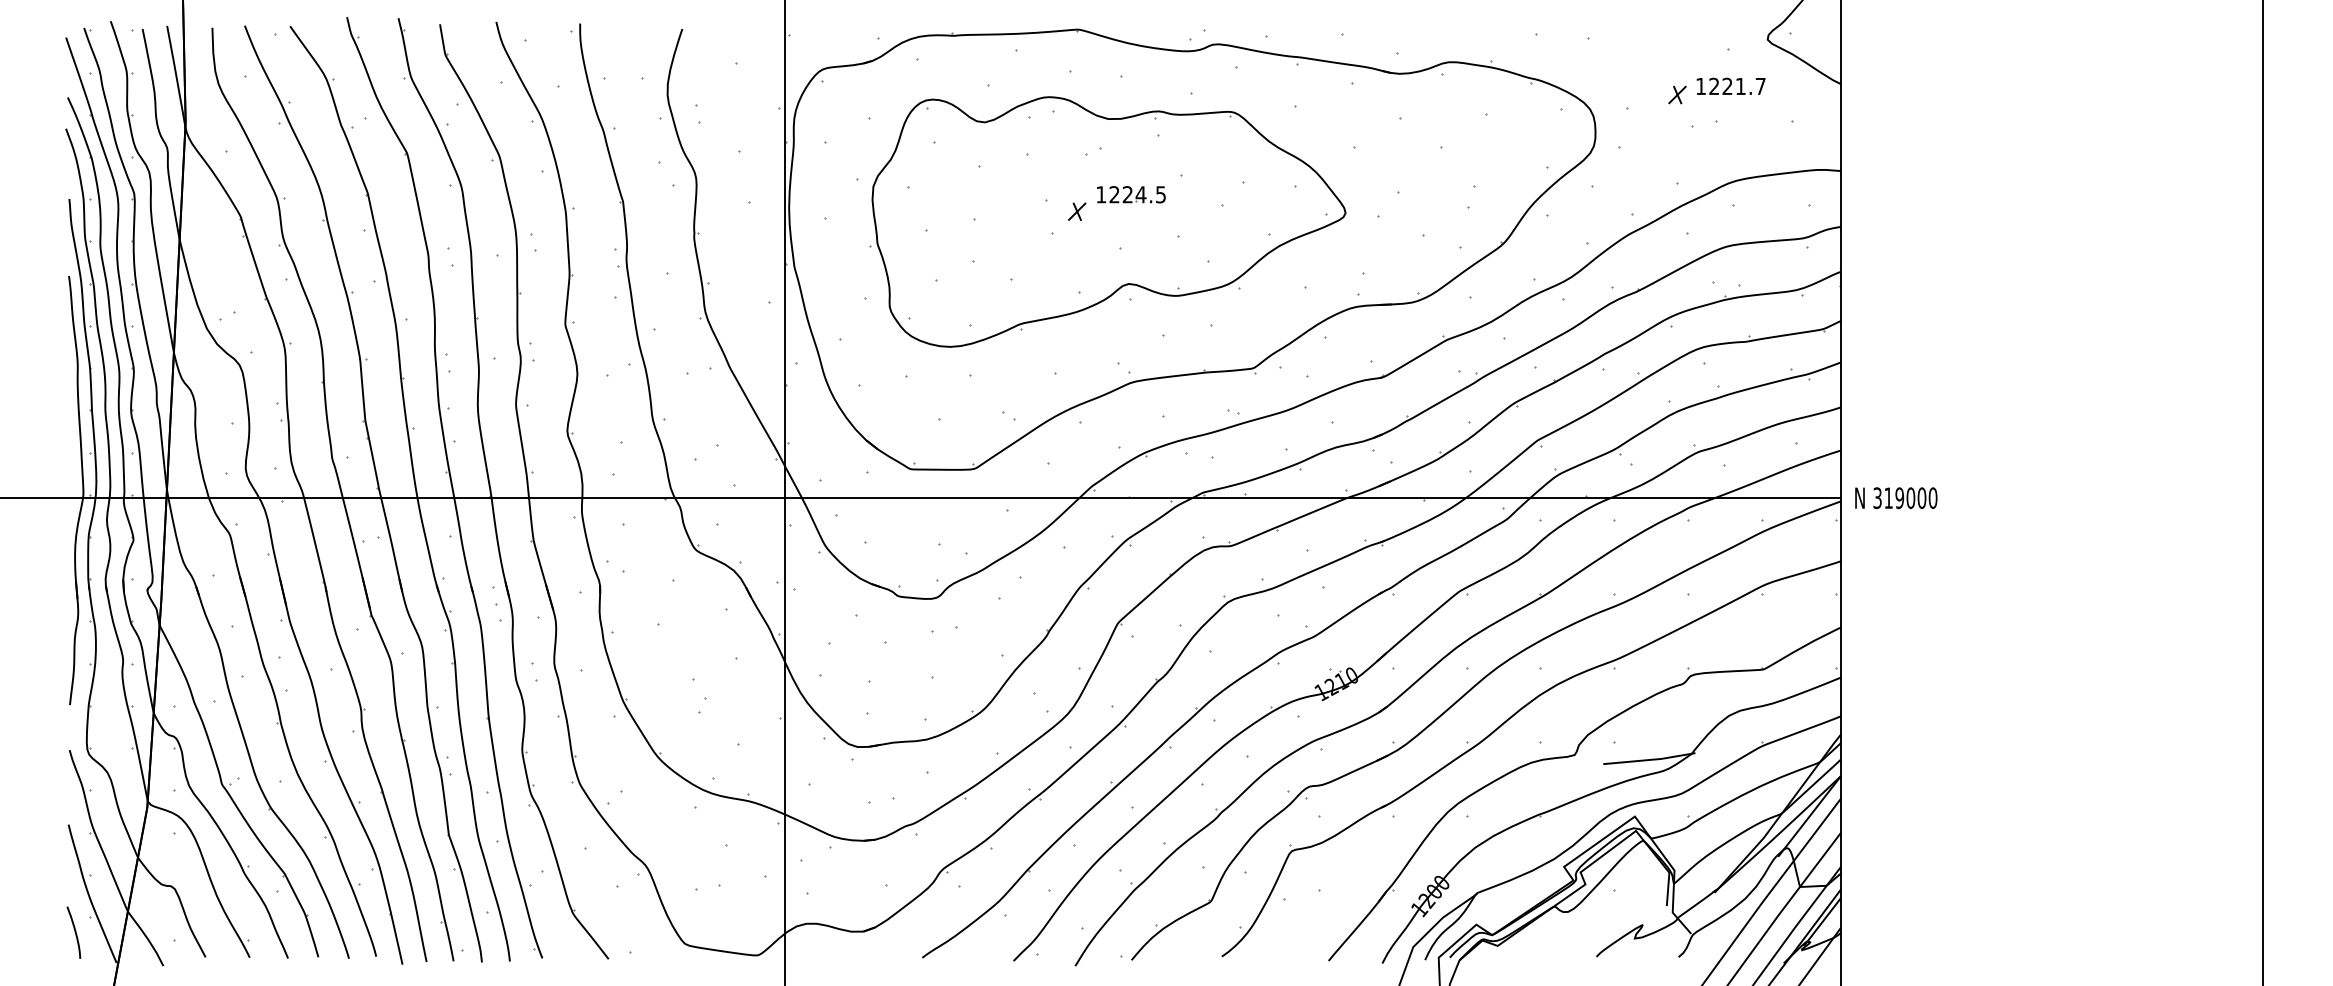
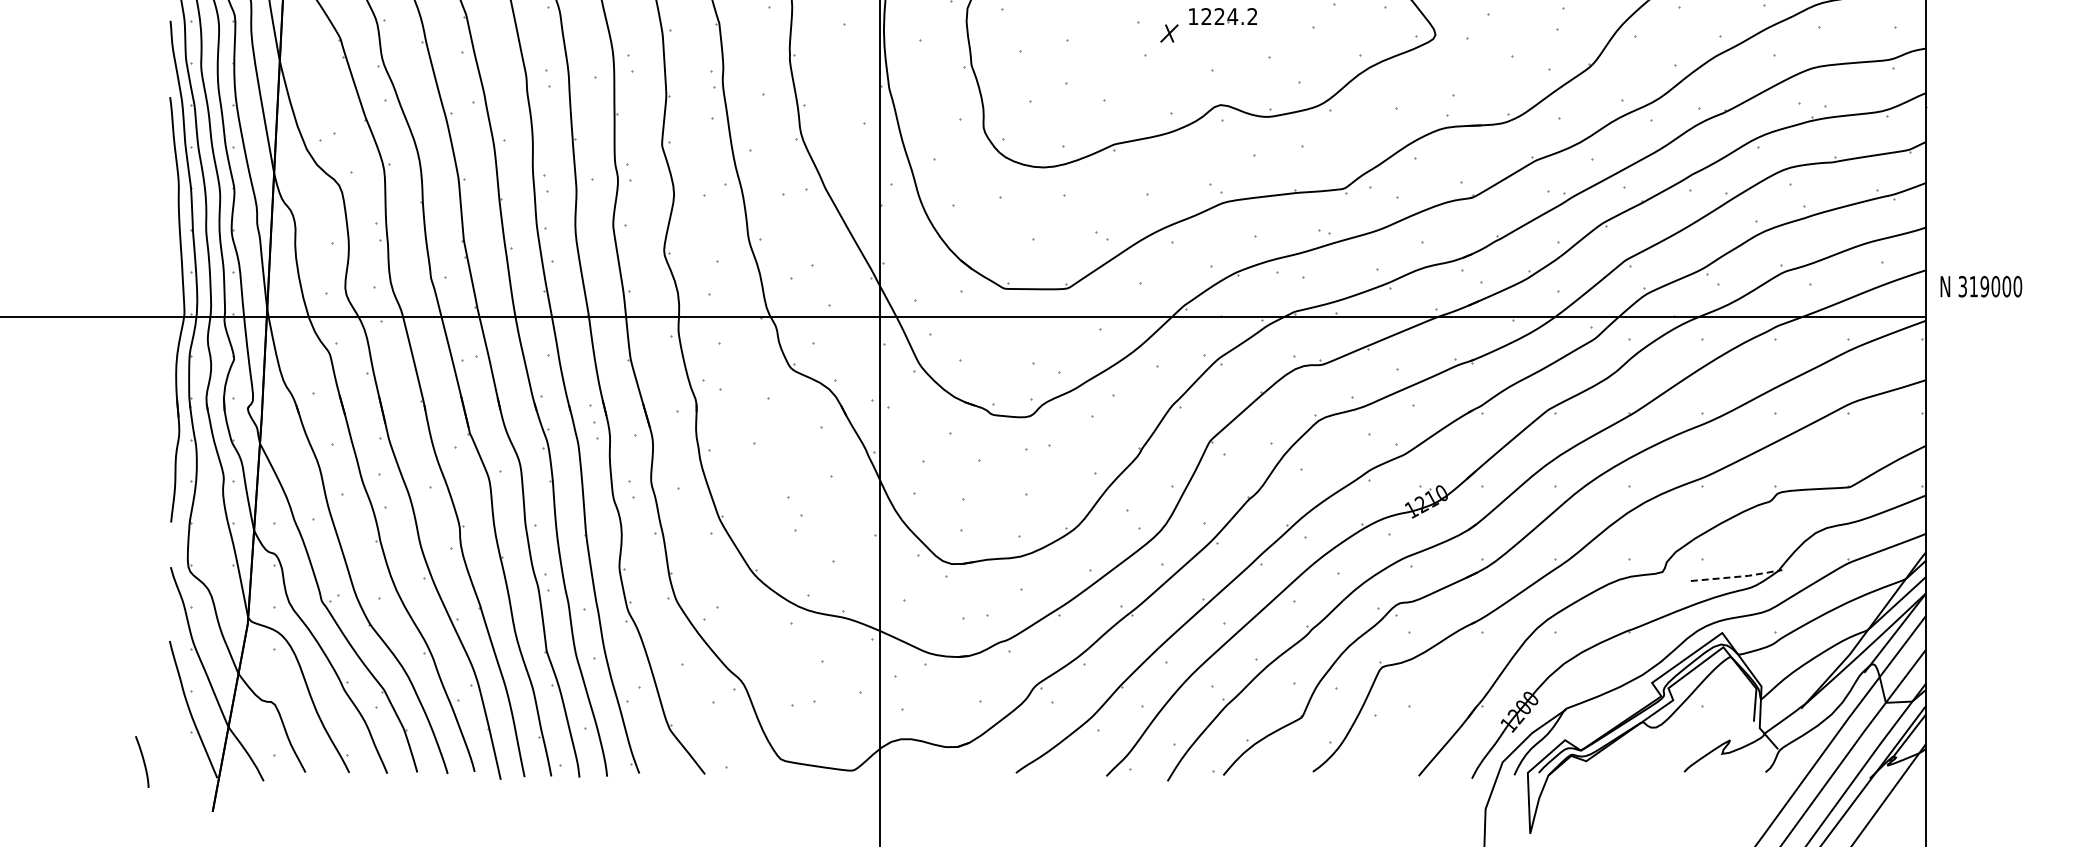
text: (1160, 194) -> (1252, 16), 1224.5 -> 1224.2
text: (1896, 498) -> (1981, 287), moved
line: (1650, 759) -> (1737, 576), solid -> dashed
curve: (74, 932) -> (142, 761), moved

